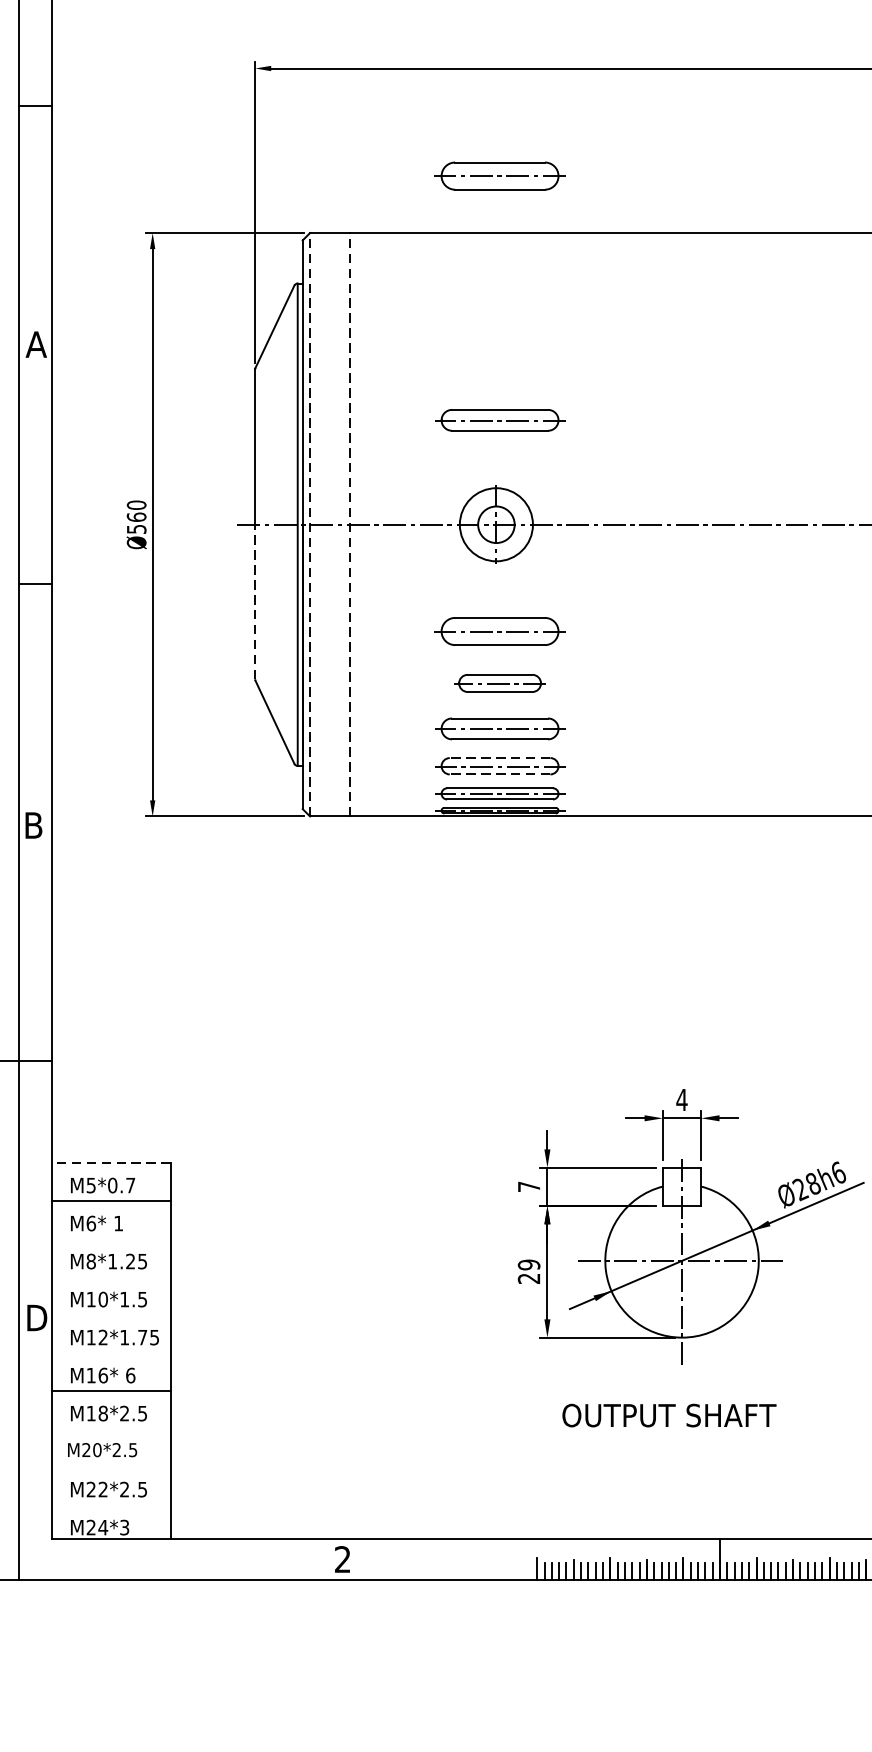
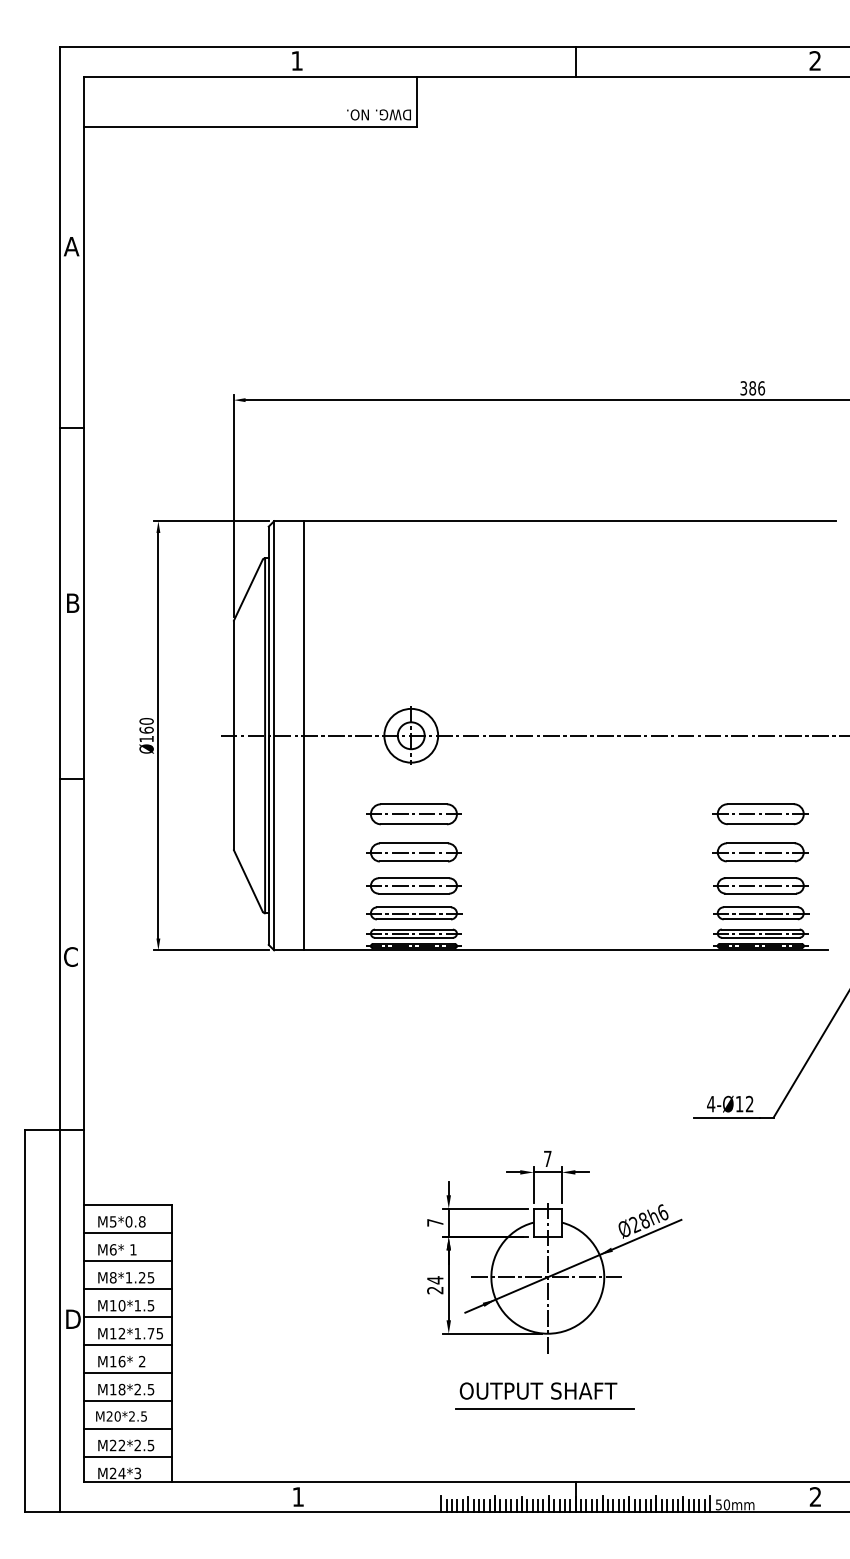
part: (499, 176) -> (413, 479), removed
text: (35, 343) -> (72, 602), A -> B
part: (499, 419) -> (413, 658), removed
line: (310, 524) -> (274, 735), dashed -> solid
line: (349, 524) -> (303, 735), dashed -> solid
text: (136, 529) -> (146, 739), Ø560 -> Ø160
line: (254, 601) -> (233, 792), dashed -> solid
part: (499, 683) -> (413, 852), size x1.43
line: (499, 758) -> (413, 907), dashed -> solid
line: (499, 774) -> (413, 919), dashed -> solid
text: (33, 824) -> (70, 956), B -> C
text: (681, 1099) -> (547, 1158), 4 -> 7
line: (110, 1163) -> (127, 1205), dashed -> solid
text: (129, 1185) -> (141, 1221), M5*0.7 -> M5*0.8
line: (110, 1239) -> (127, 1261), added
text: (529, 1265) -> (435, 1280), 29 -> 24
line: (110, 1277) -> (127, 1289), added
line: (110, 1315) -> (127, 1317), added
line: (110, 1353) -> (127, 1345), added
text: (129, 1375) -> (141, 1361), 6 -> 2
line: (110, 1429) -> (127, 1401), added
line: (677, 1439) -> (544, 1408), added
line: (110, 1467) -> (127, 1429), added
line: (110, 1505) -> (127, 1457), added
text: (341, 1558) -> (297, 1496), 2 -> 1

